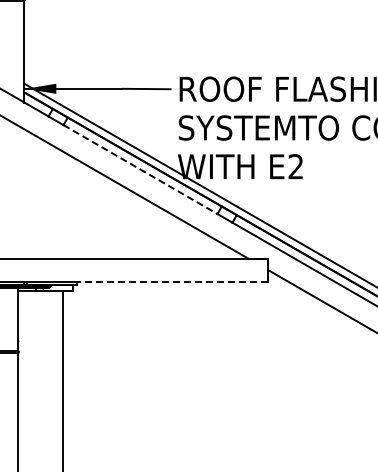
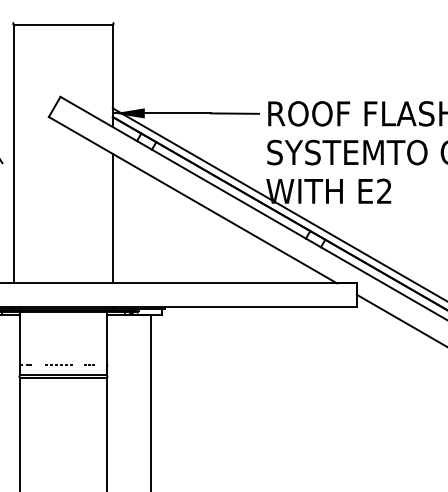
line: (141, 169) -> (229, 194), dashed -> solid
line: (24, 193) -> (112, 218), added
line: (173, 281) -> (261, 306), dashed -> solid

